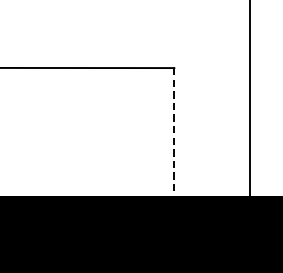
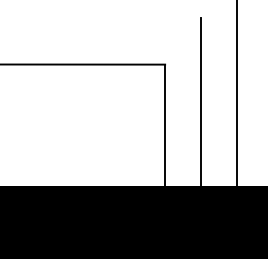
line: (211, 108) -> (200, 102), added
line: (174, 133) -> (165, 126), dashed -> solid

